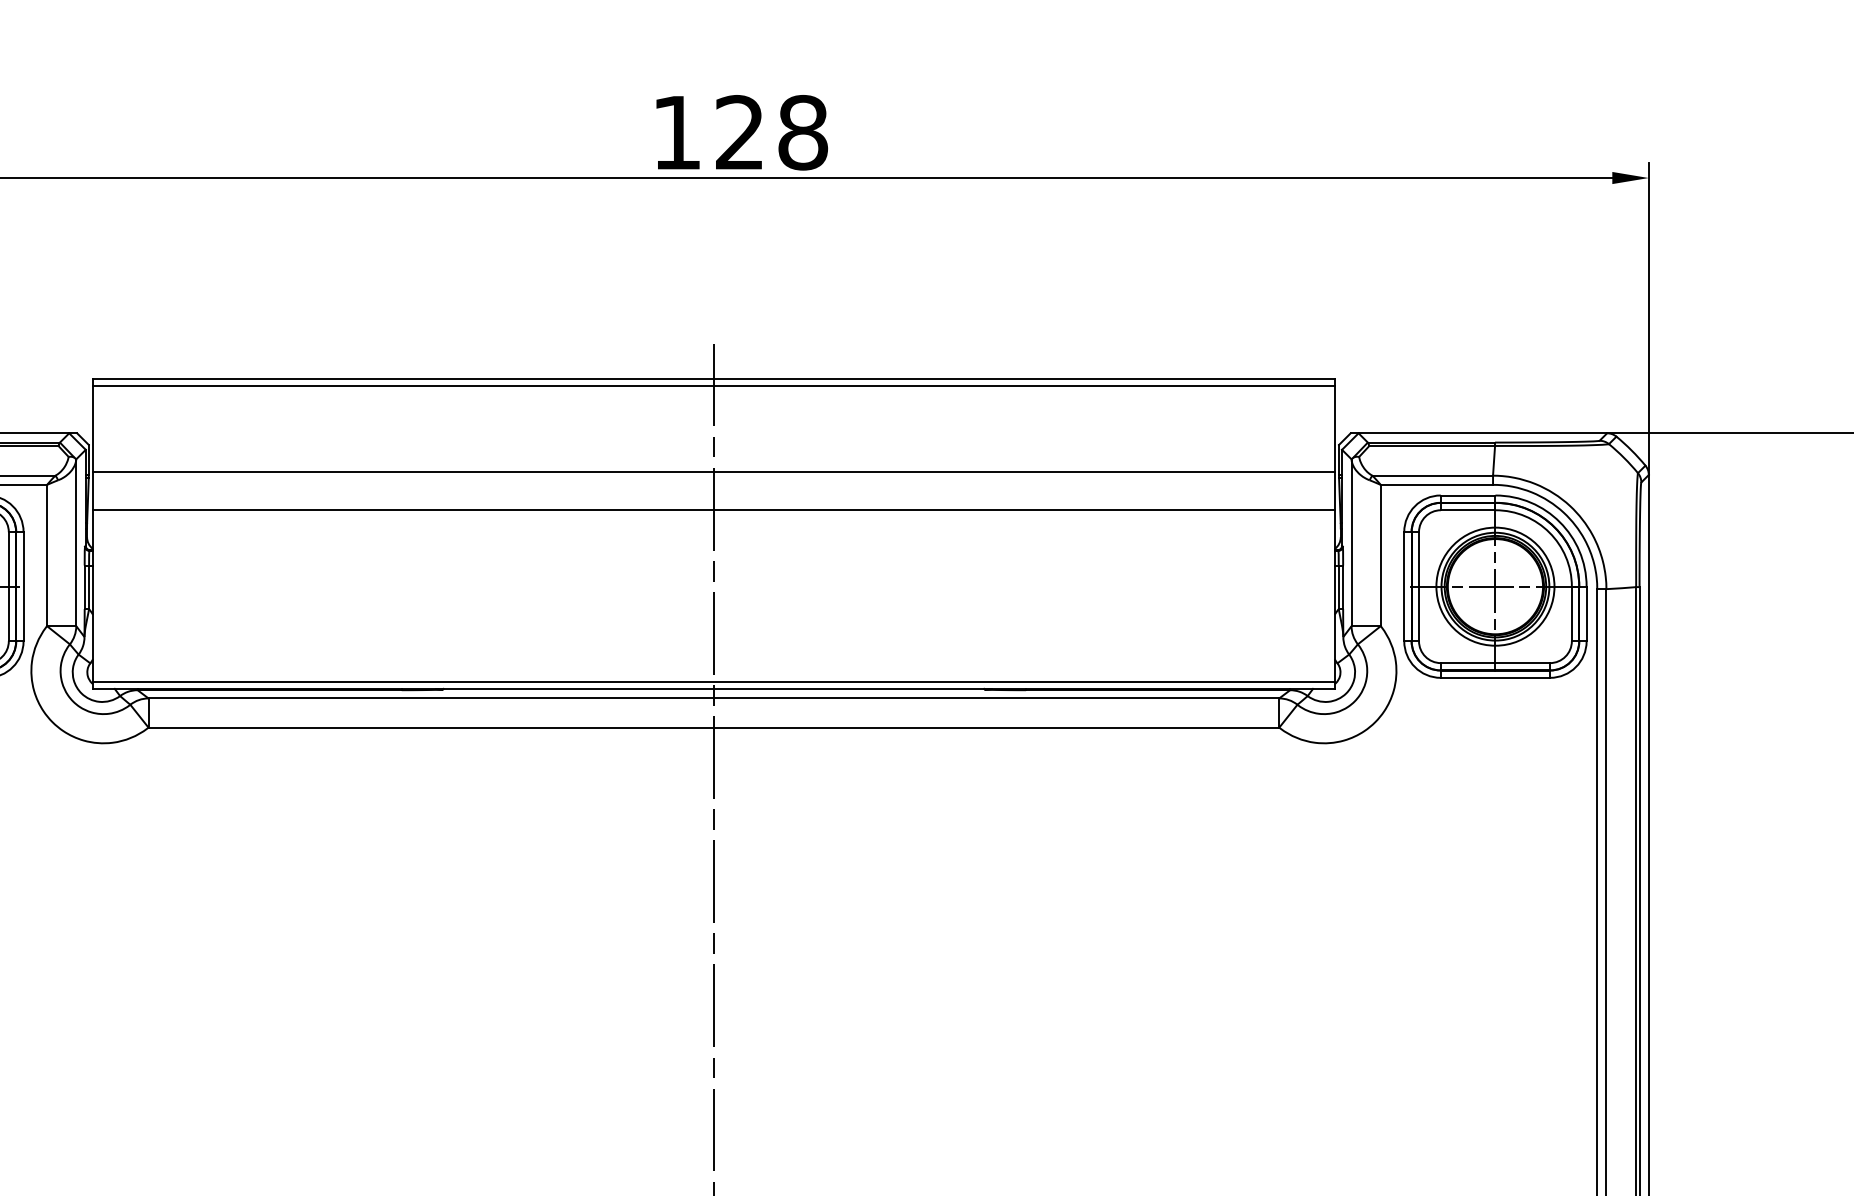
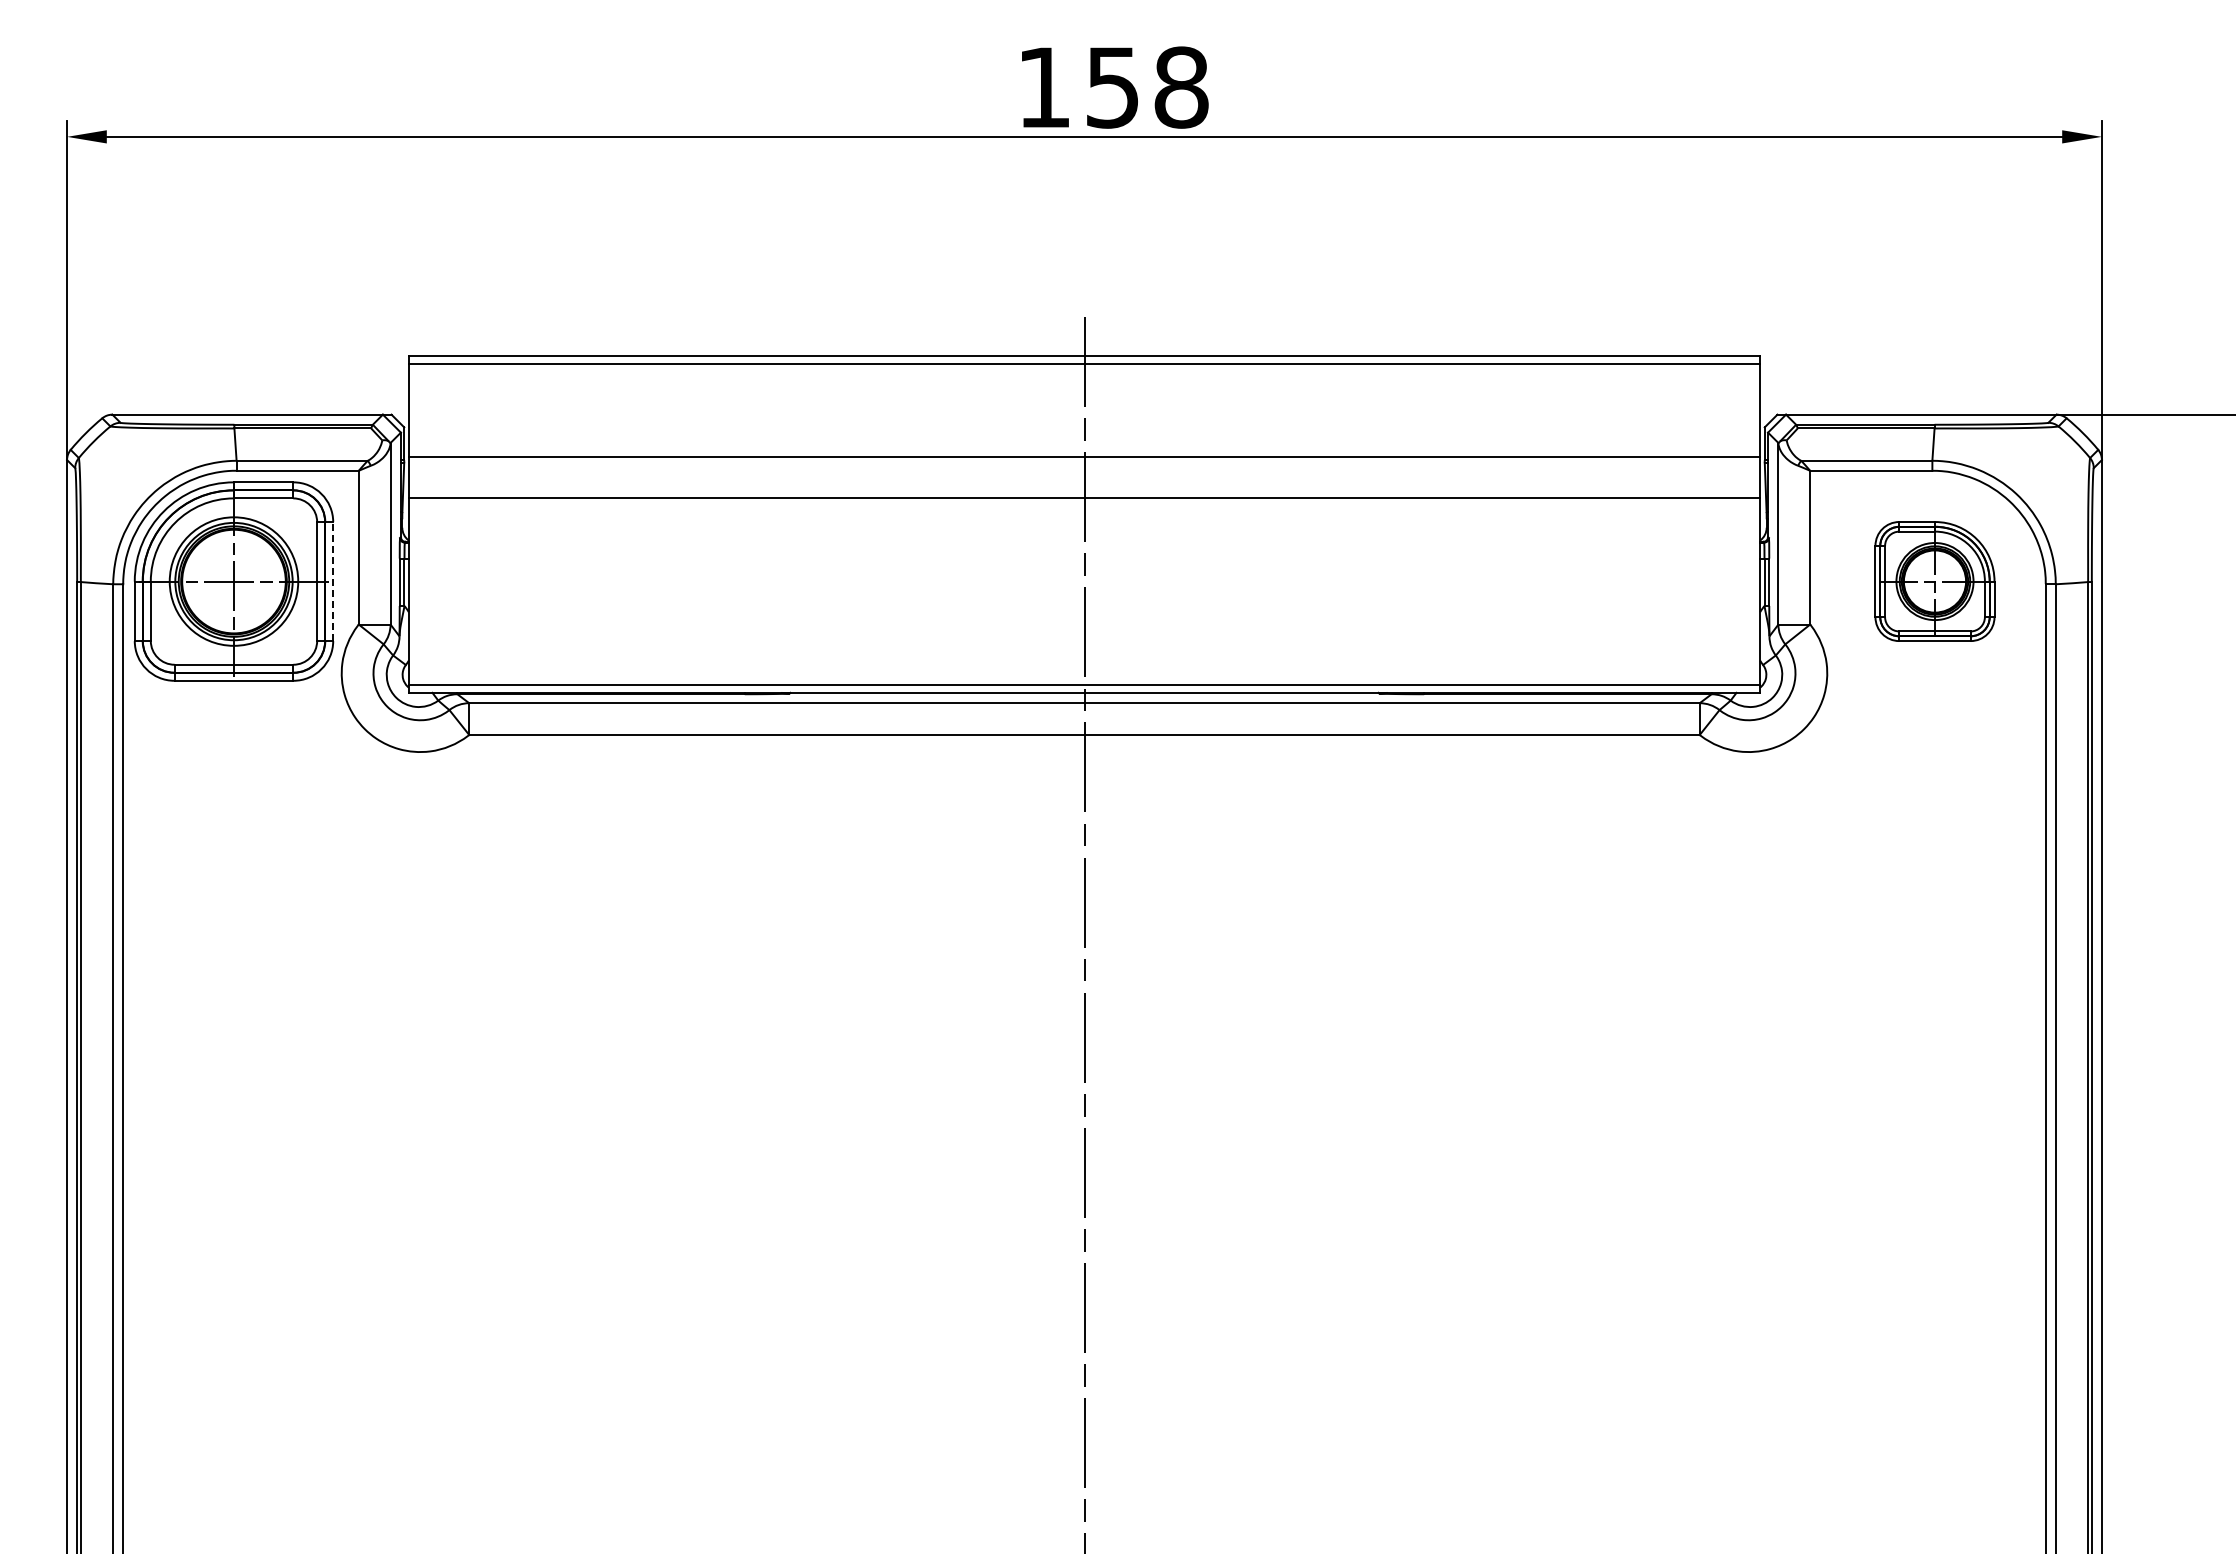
text: (738, 132) -> (1111, 87), 128 -> 158
line: (23, 586) -> (333, 581), solid -> dashed
part: (1494, 586) -> (1934, 581), size x0.6

